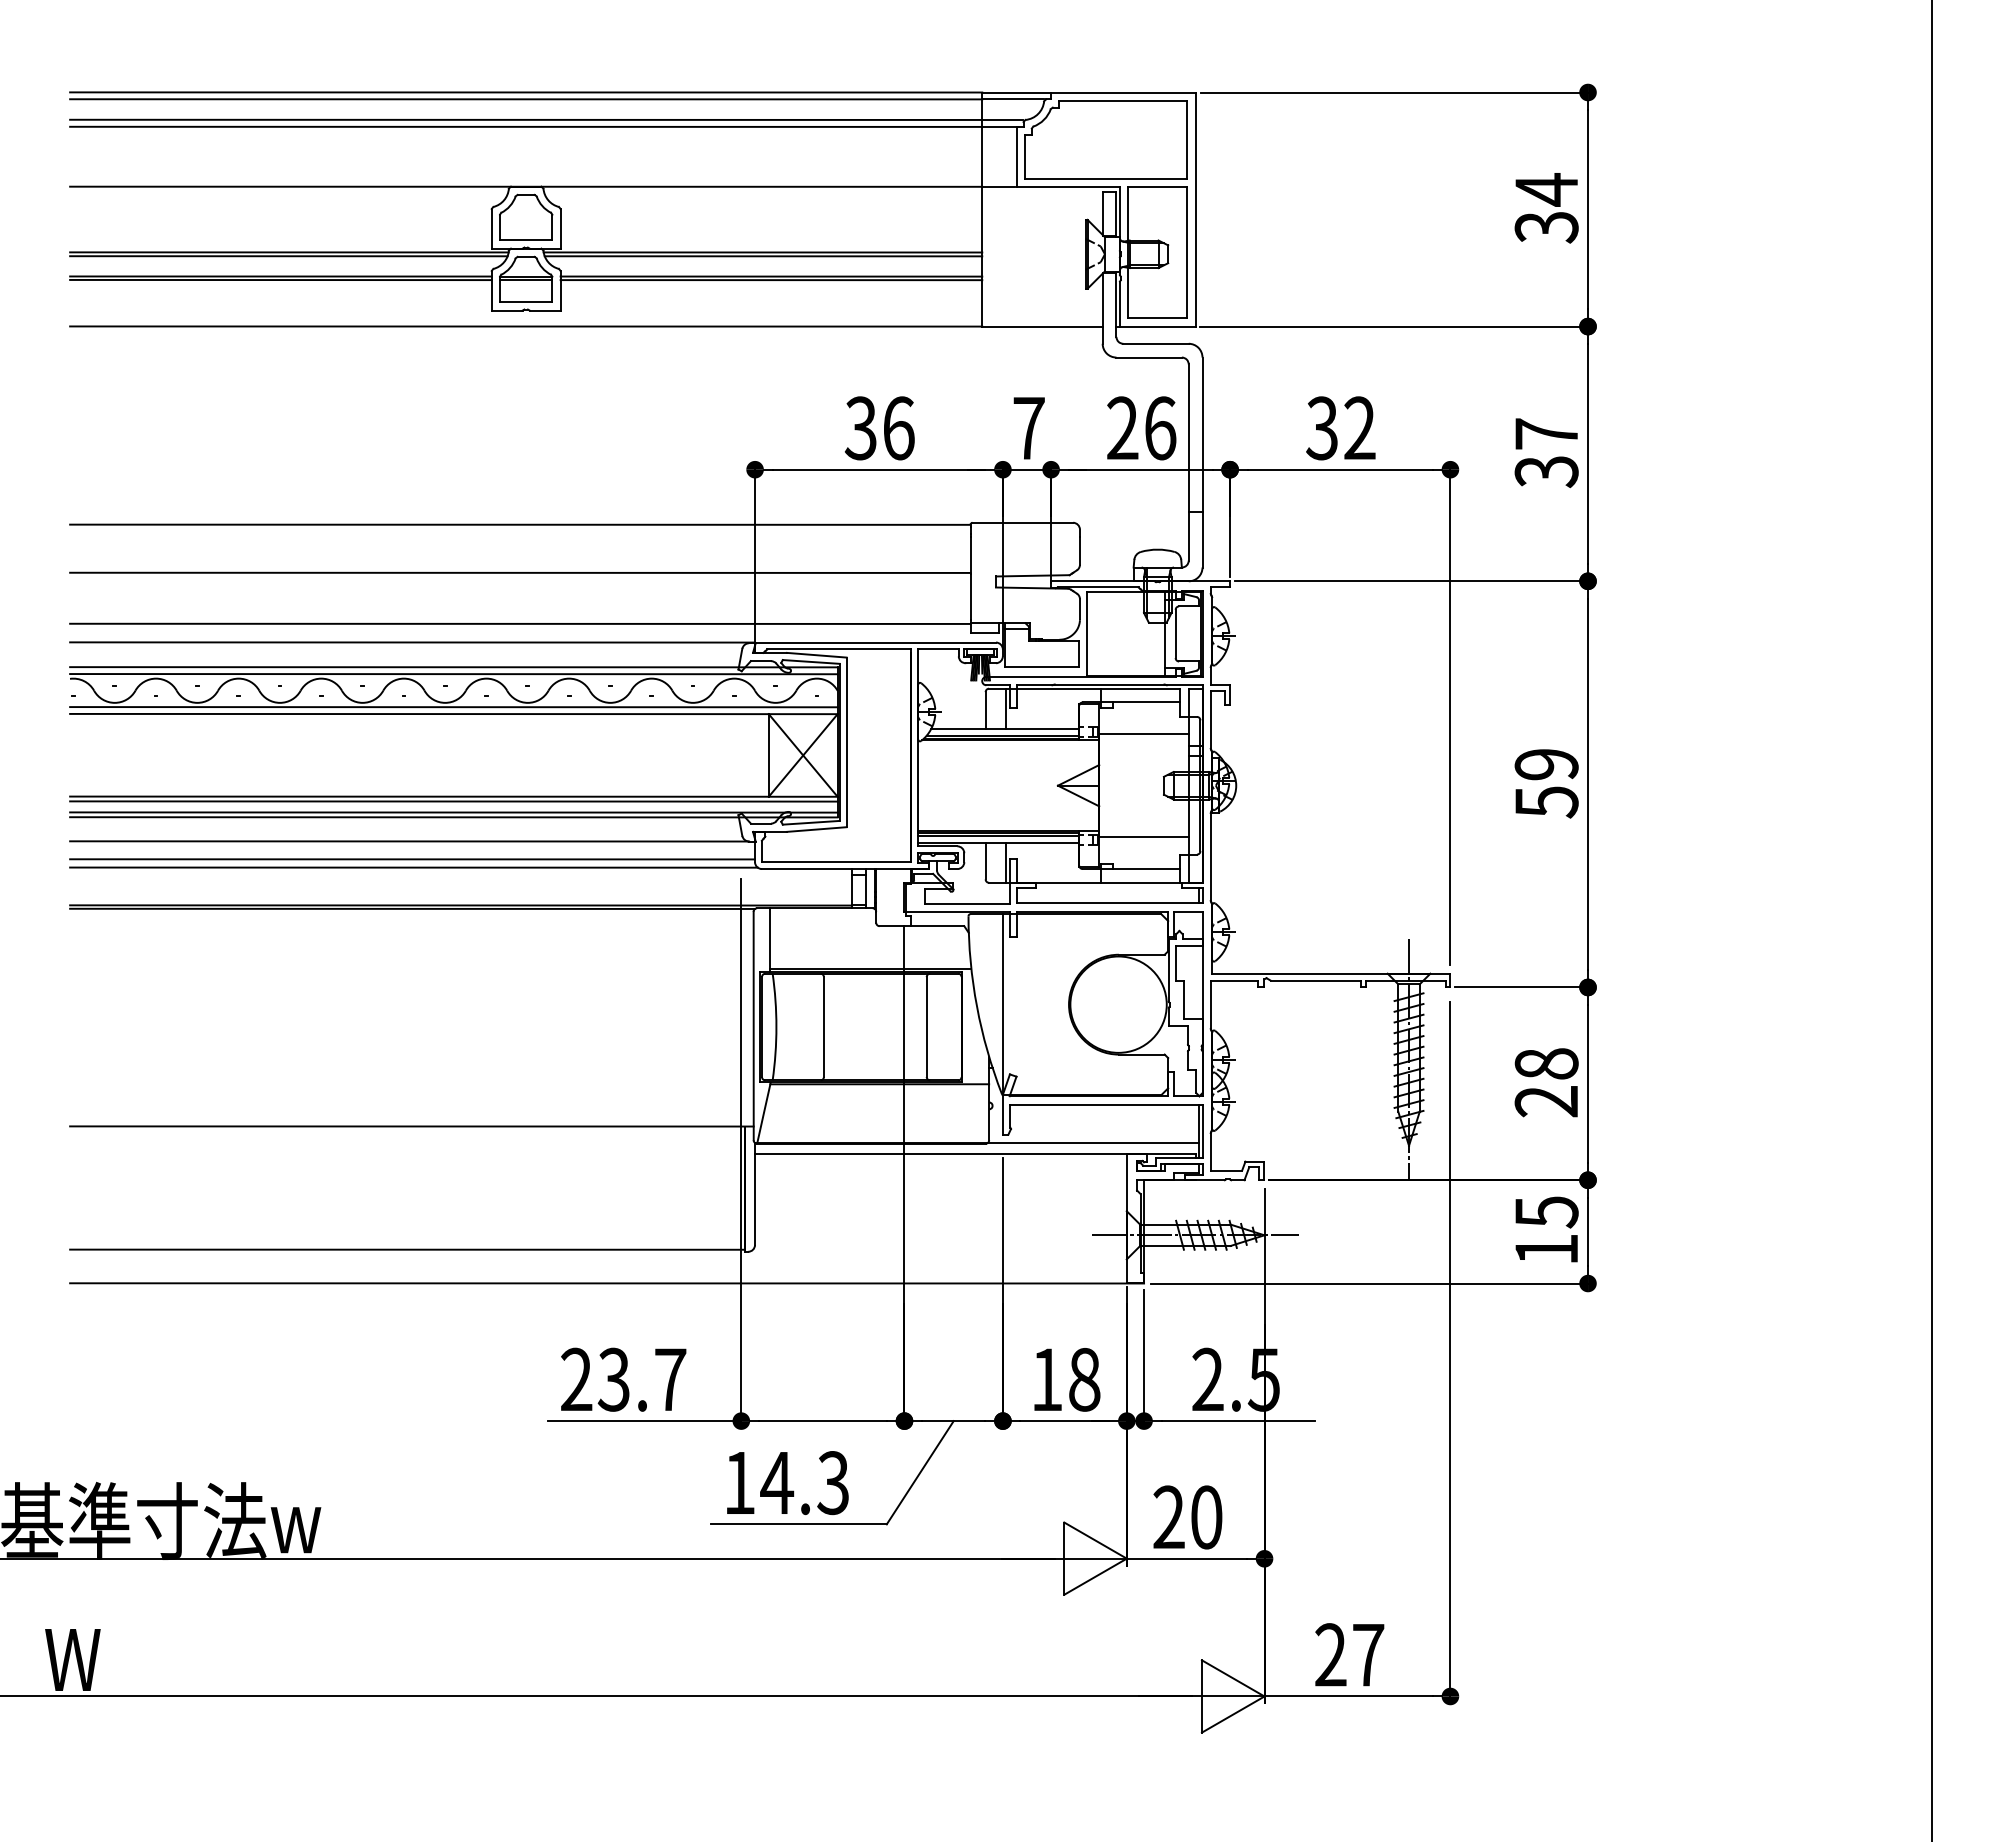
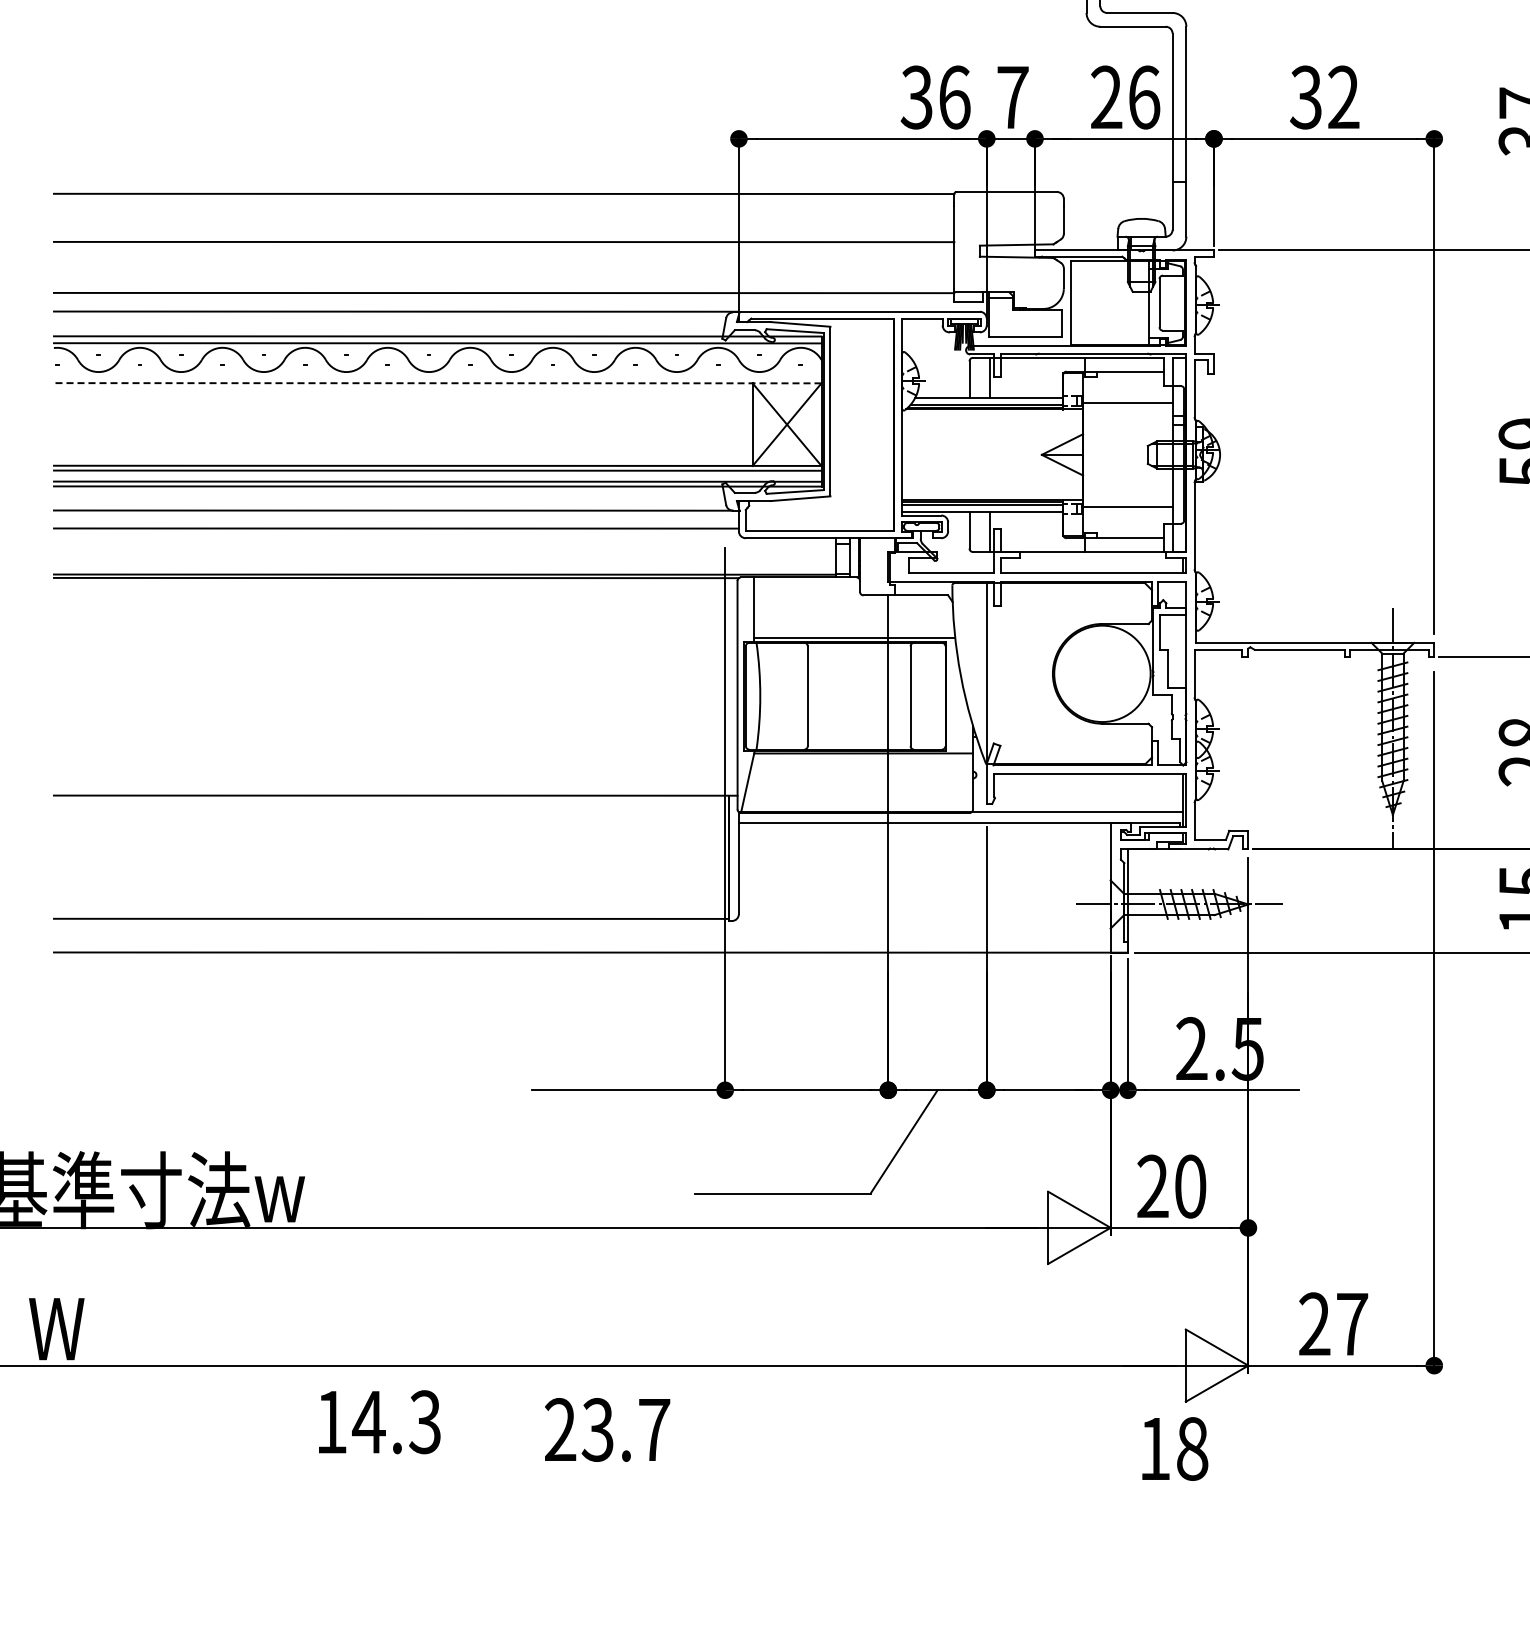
text: (879, 428) -> (935, 97), moved
line: (453, 707) -> (437, 376), removed
line: (453, 714) -> (437, 383), solid -> dashed
line: (413, 867) -> (397, 536), removed
text: (623, 1379) -> (607, 1429), moved
text: (1067, 1379) -> (1175, 1448), moved
text: (787, 1483) -> (379, 1422), moved

